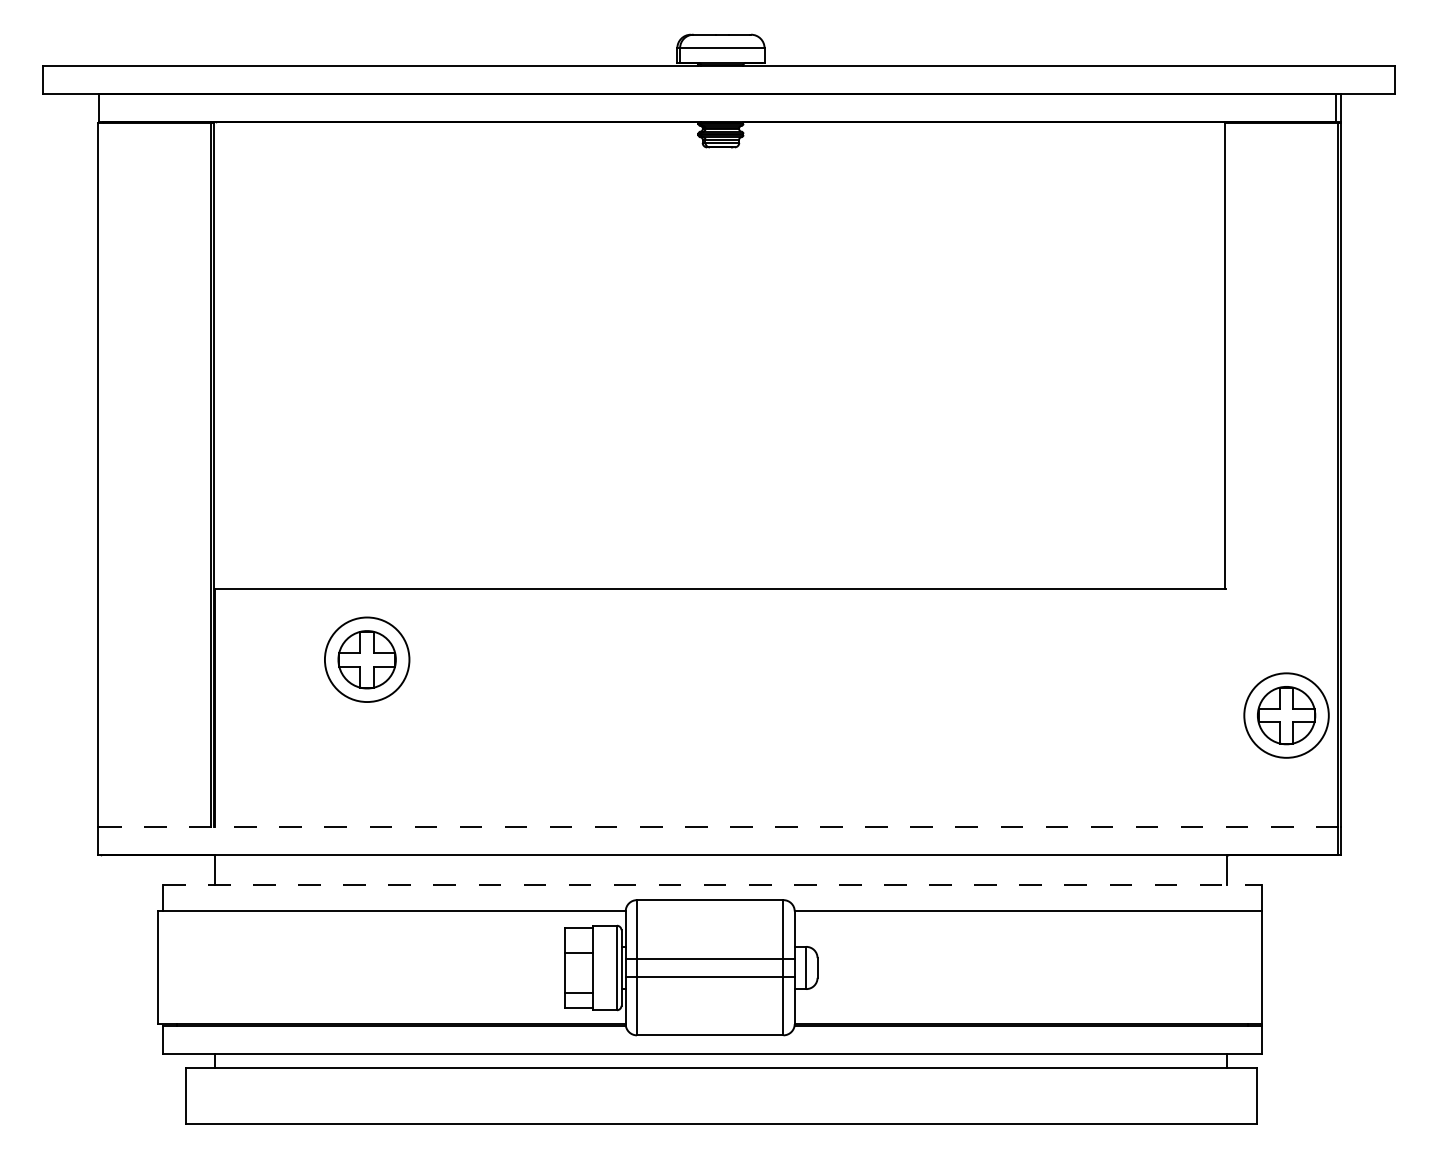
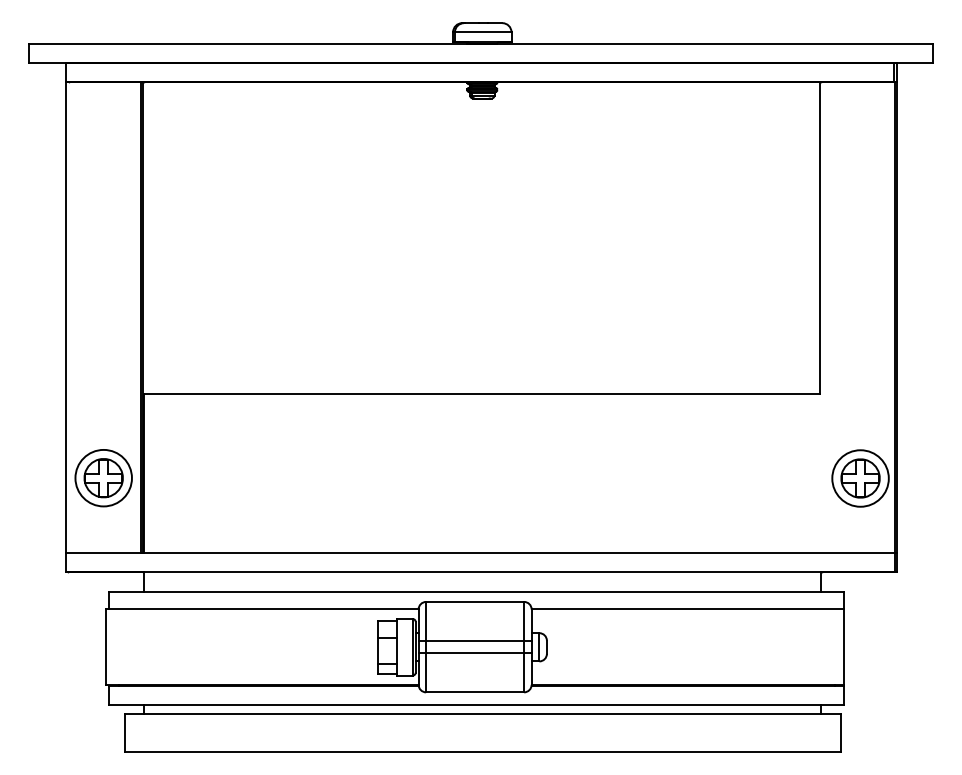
part: (366, 660) -> (103, 478), moved
line: (718, 827) -> (480, 553), dashed -> solid
line: (713, 884) -> (477, 591), dashed -> solid

